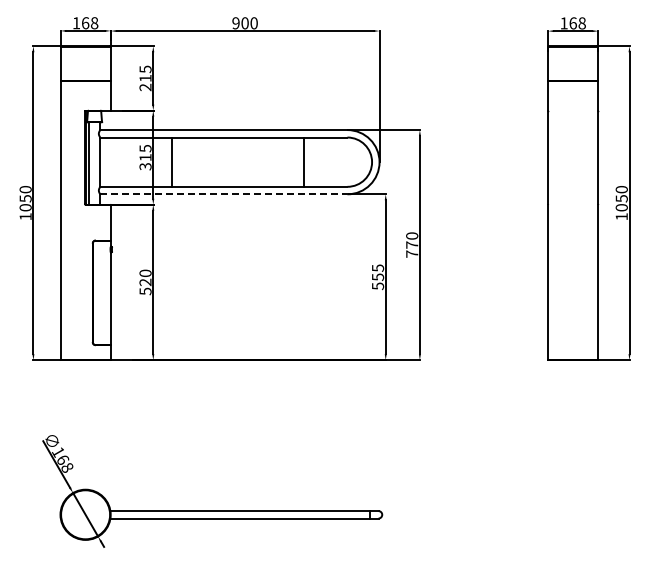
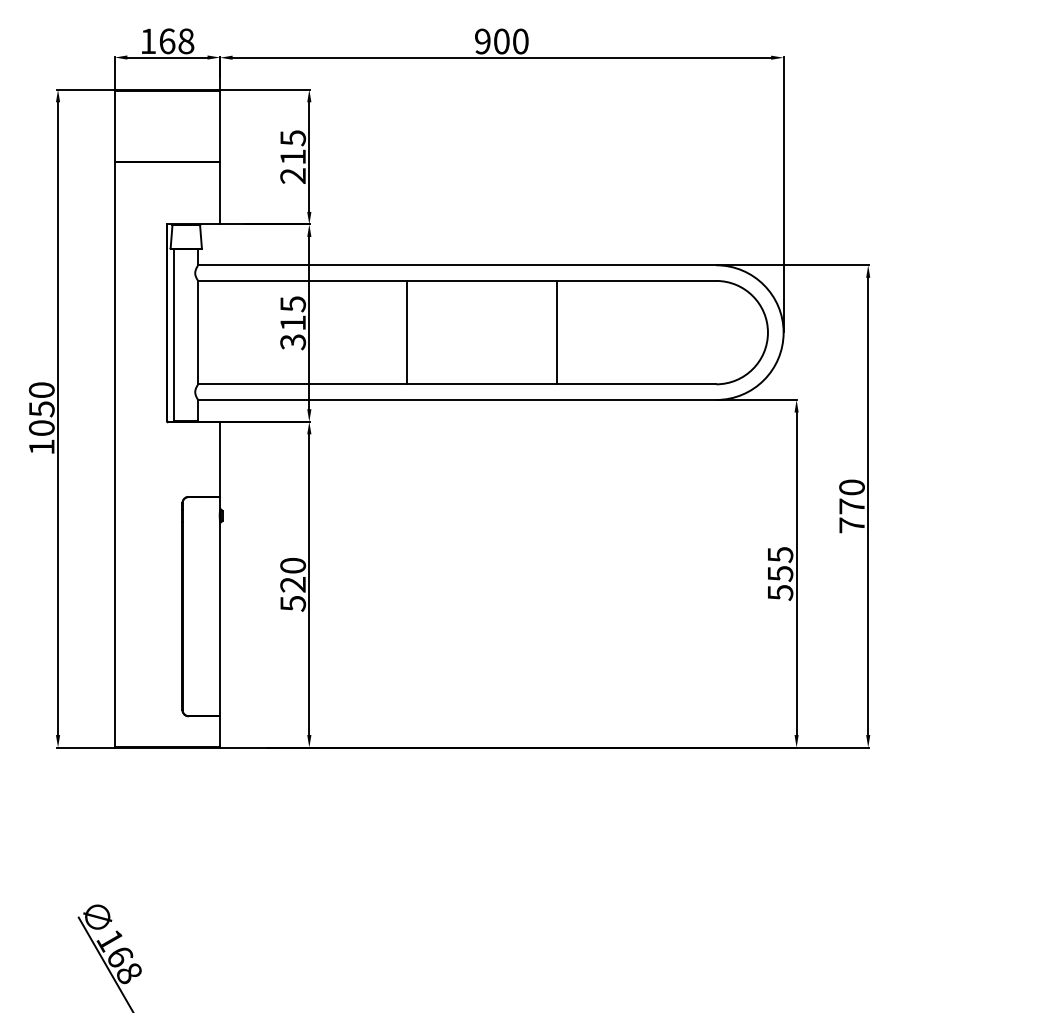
line: (171, 161) -> (406, 331), moved
line: (303, 161) -> (557, 331), moved
line: (223, 194) -> (456, 400), dashed -> solid

